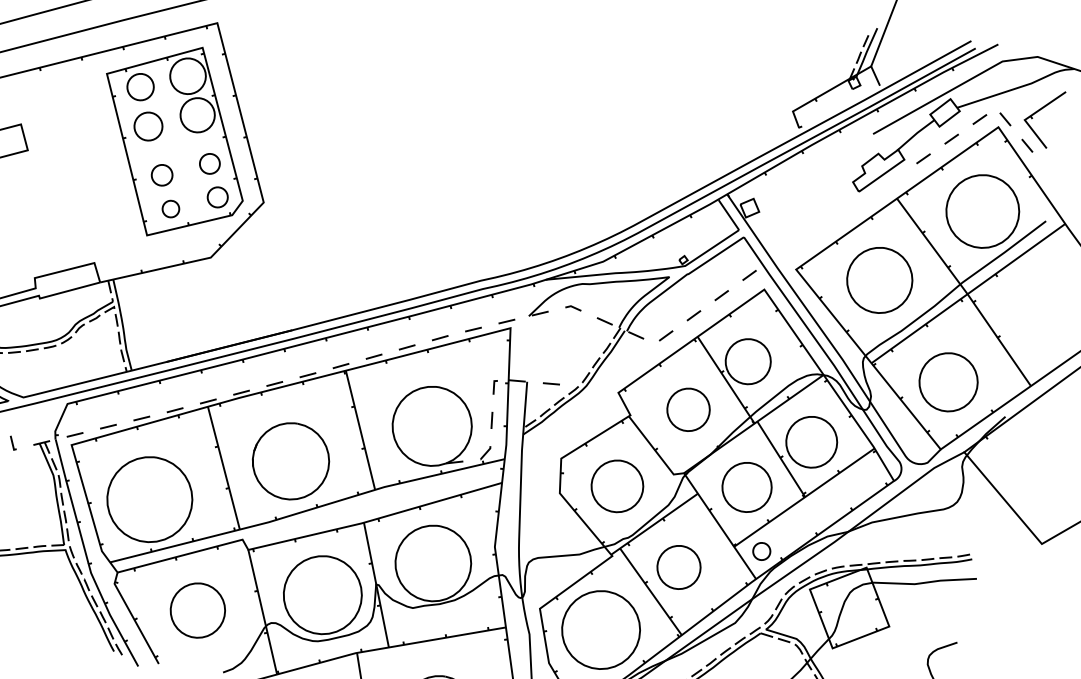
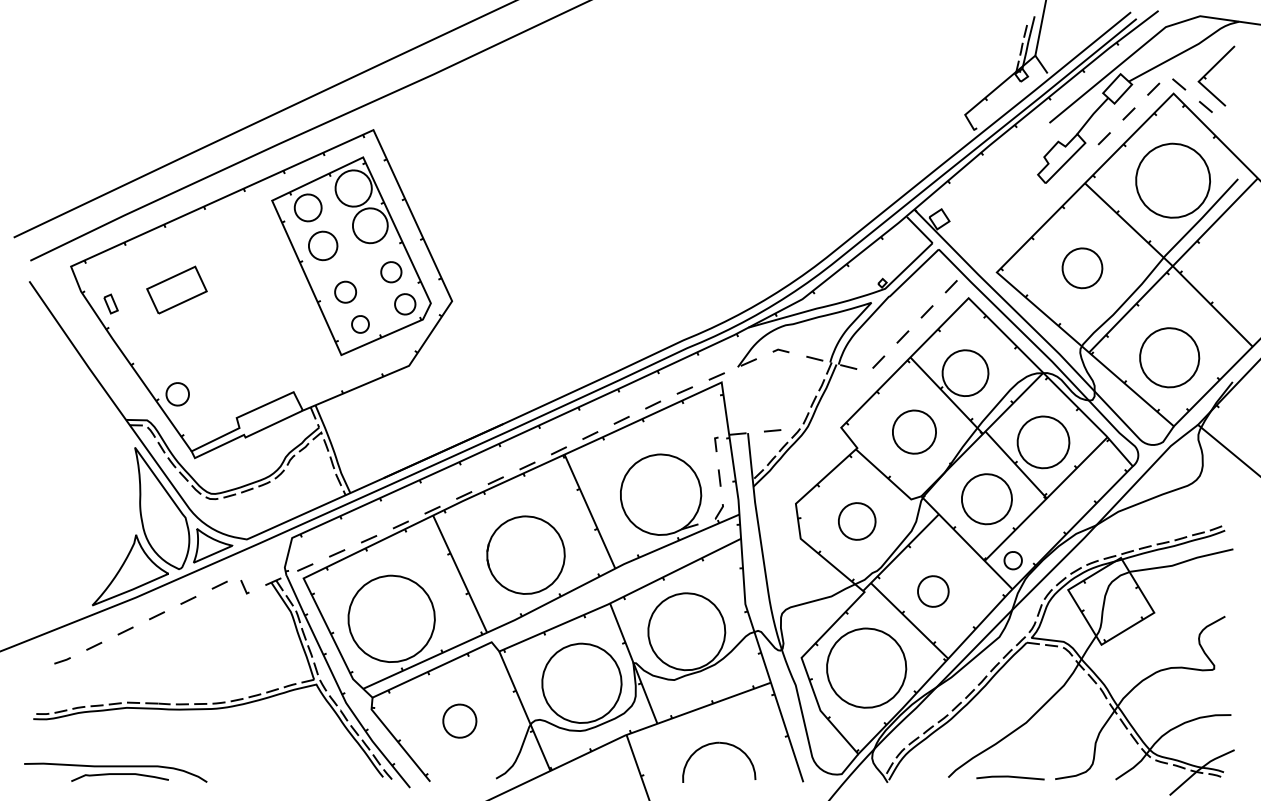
part: (879, 280) -> (1082, 268), size x0.6
part: (617, 486) -> (857, 521), size x0.7
part: (679, 567) -> (933, 591), size x0.7
part: (197, 609) -> (459, 720), size x0.6

